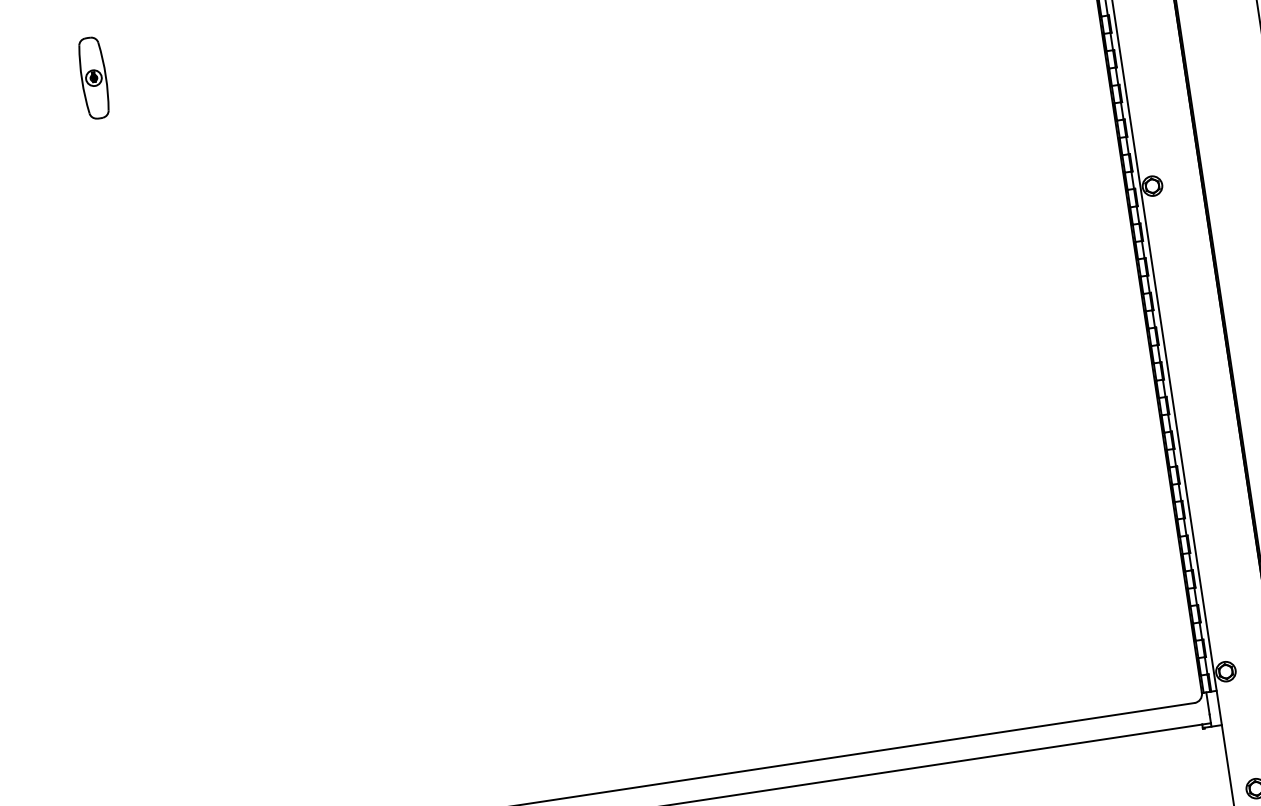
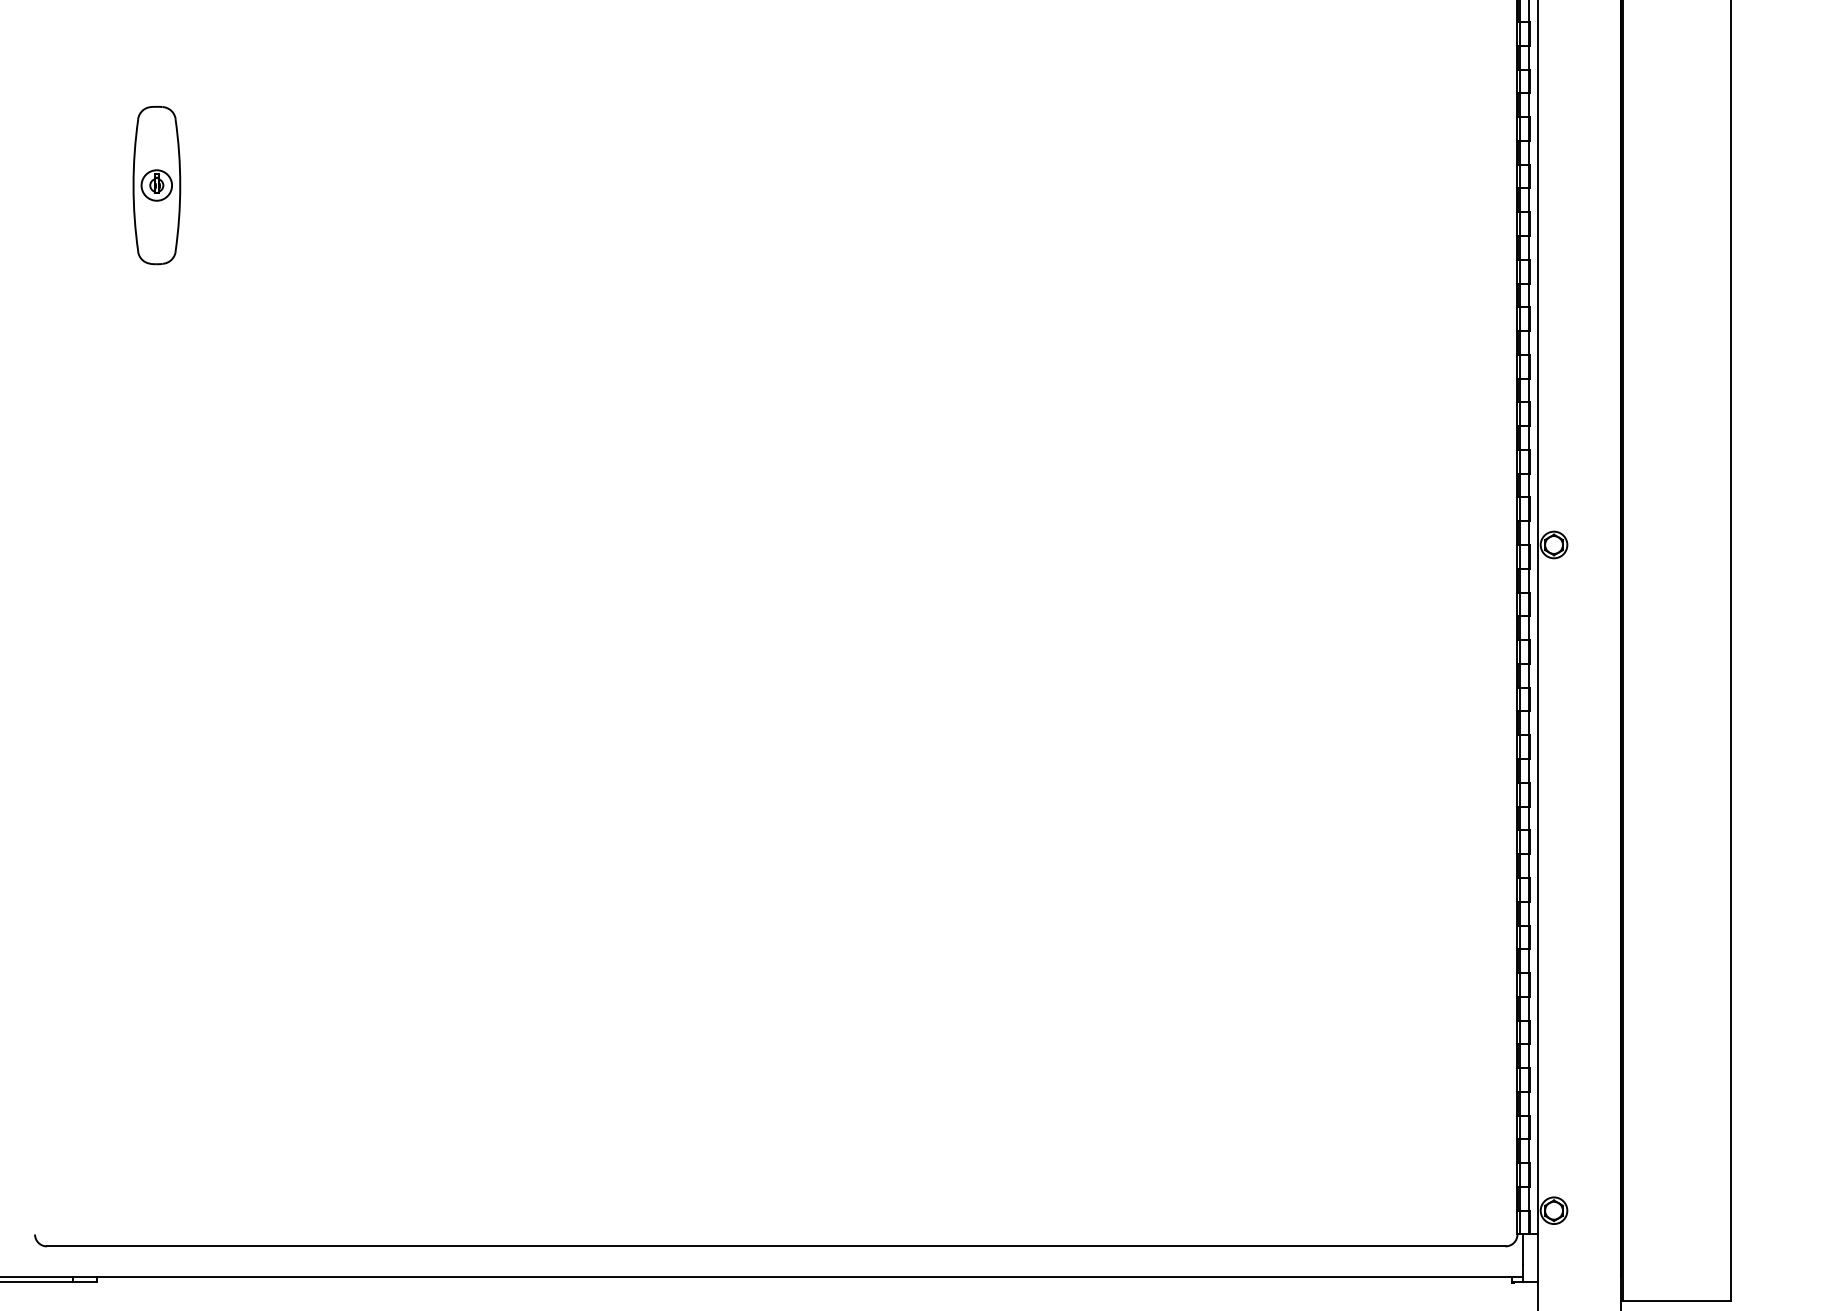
part: (93, 78) -> (156, 185), size x1.43

